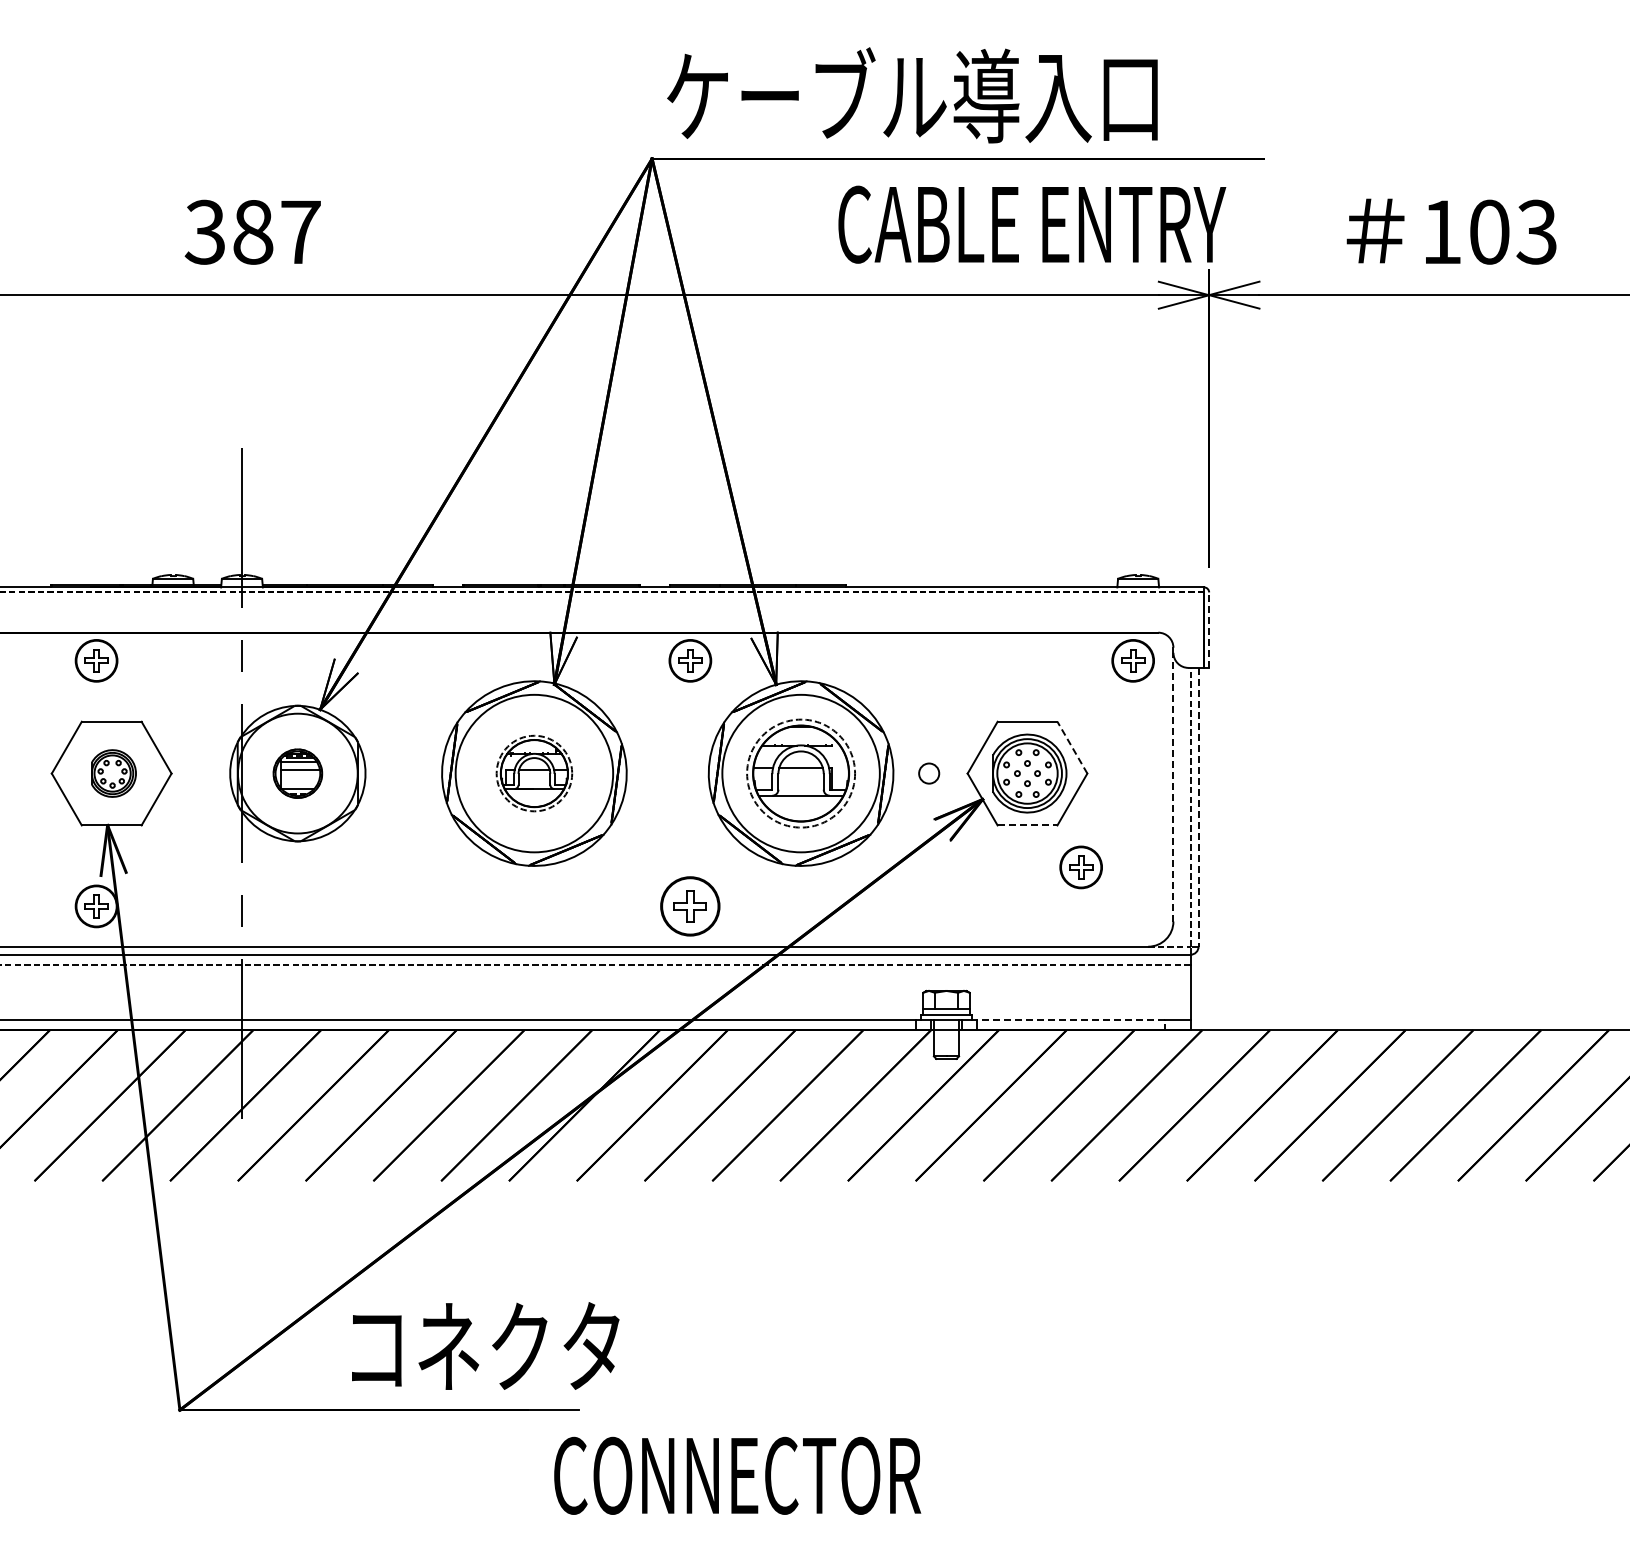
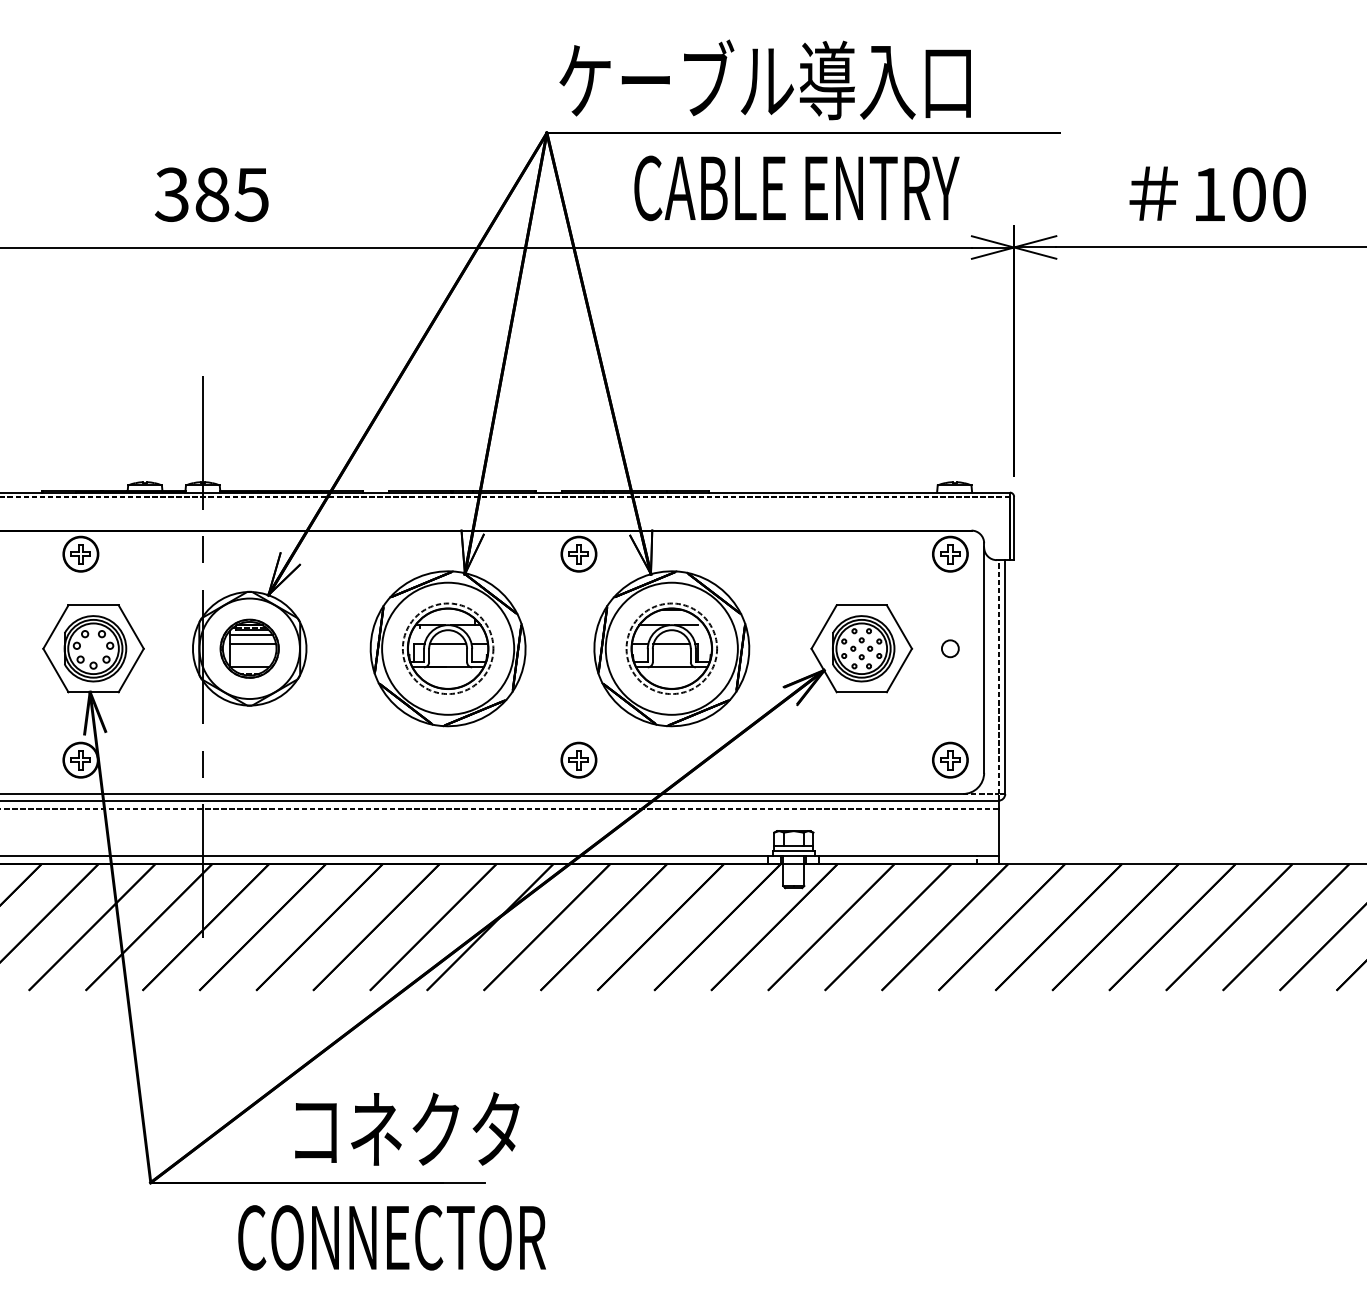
text: (1032, 224) -> (797, 188), moved
text: (1536, 231) -> (1288, 194), 103 -> 100
text: (299, 232) -> (251, 194), 387 -> 385
line: (1209, 630) -> (1014, 528), dashed -> solid
line: (1072, 747) -> (899, 626), dashed -> solid
part: (113, 773) -> (95, 648), size x1.67
part: (297, 773) -> (249, 648), size x1.43
part: (534, 773) -> (448, 648), size x1.43
circle: (929, 773) -> (950, 648), moved
line: (1173, 786) -> (984, 659), dashed -> solid
line: (1198, 807) -> (1005, 677), dashed -> solid
line: (1027, 825) -> (861, 692), dashed -> solid
part: (1080, 867) -> (949, 760), moved
part: (690, 906) -> (579, 760), size x0.71
line: (1070, 1020) -> (897, 855), dashed -> solid
text: (737, 1475) -> (392, 1237), moved

